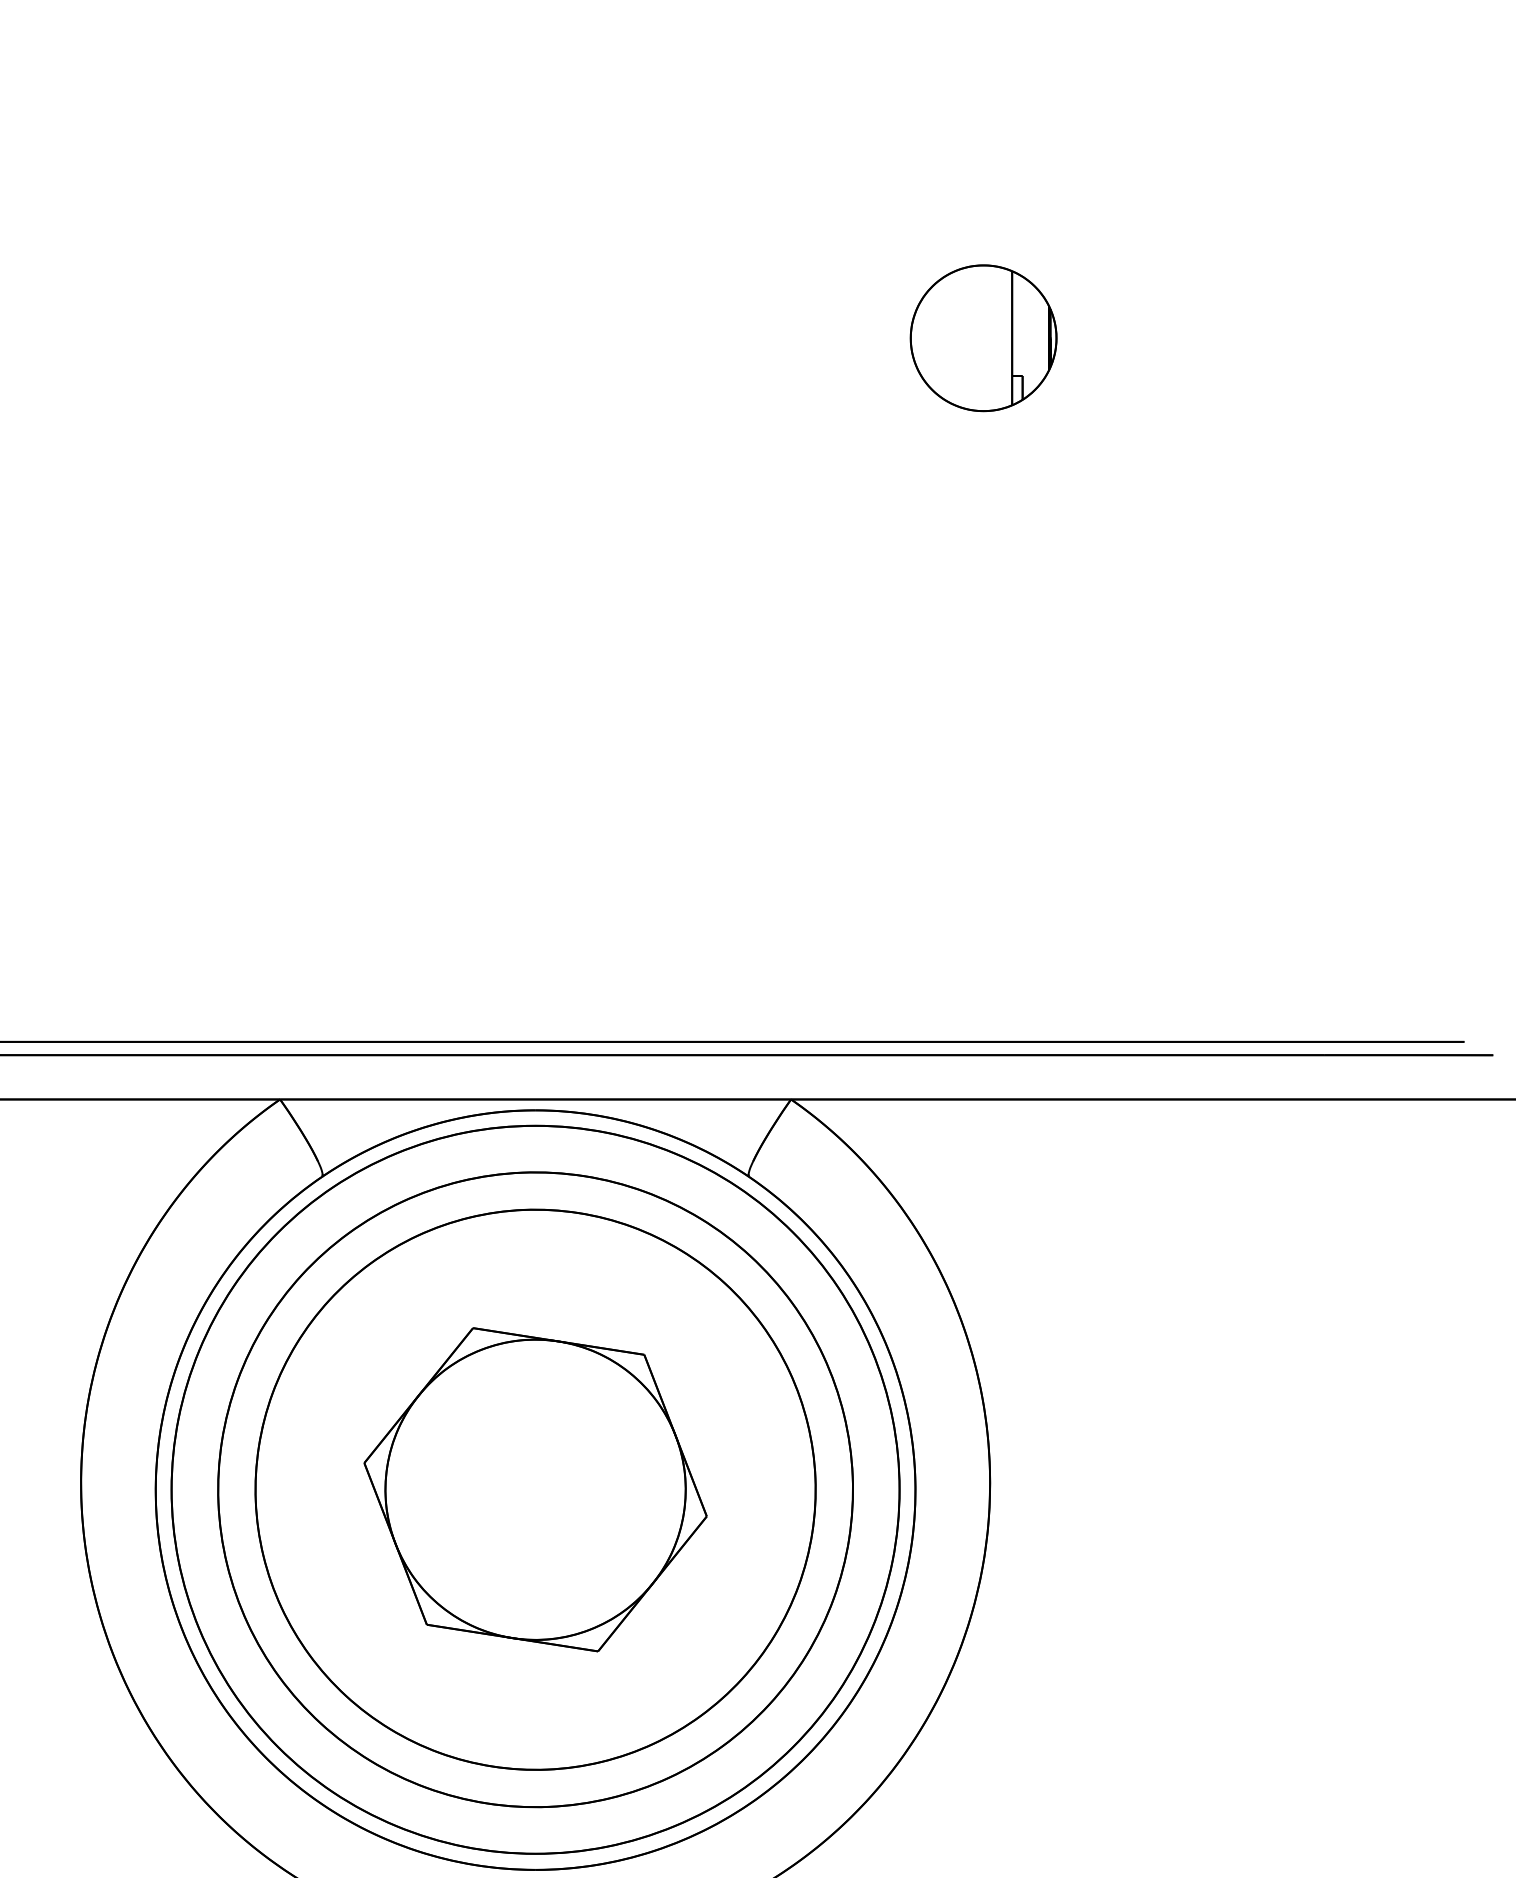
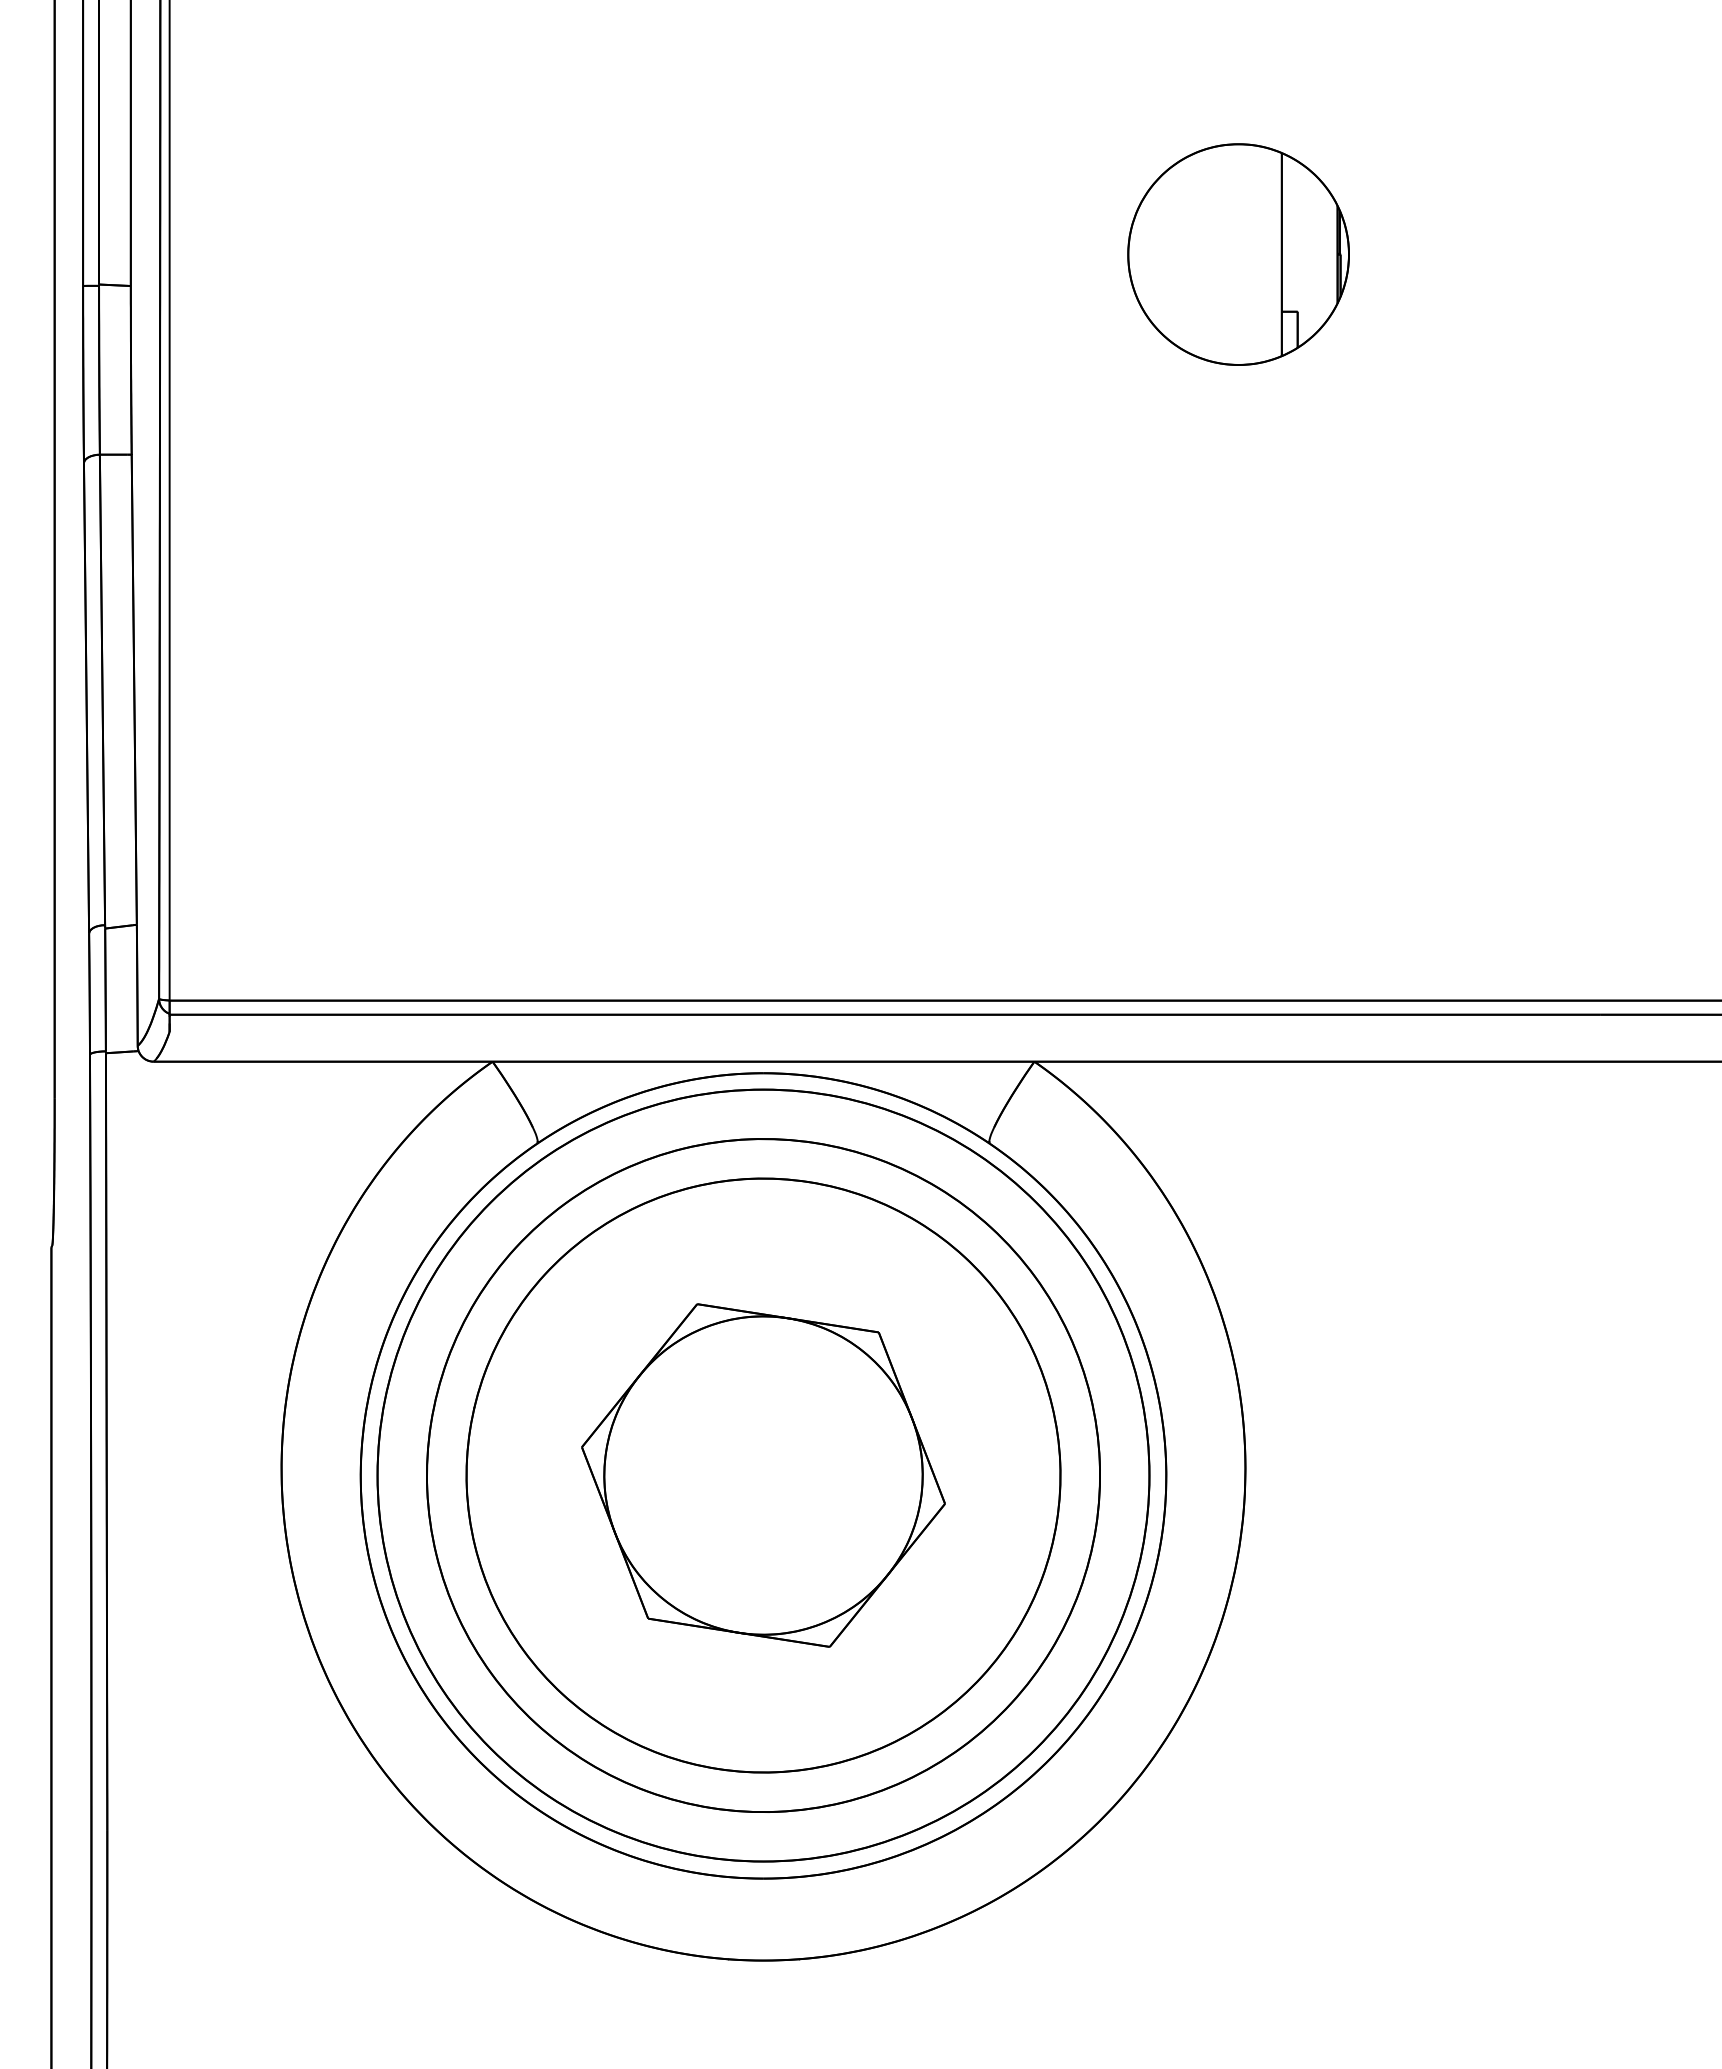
part: (983, 338) -> (1238, 254), size x1.43

